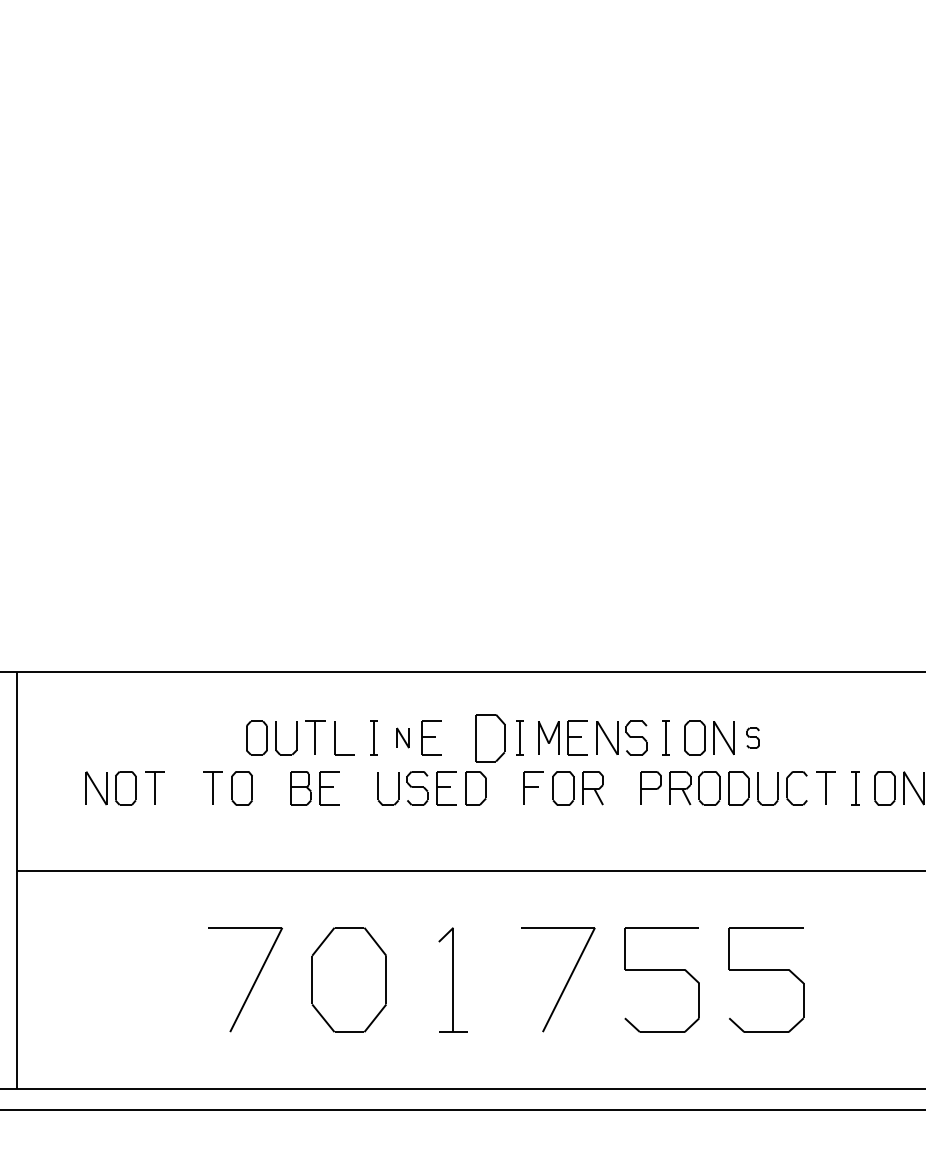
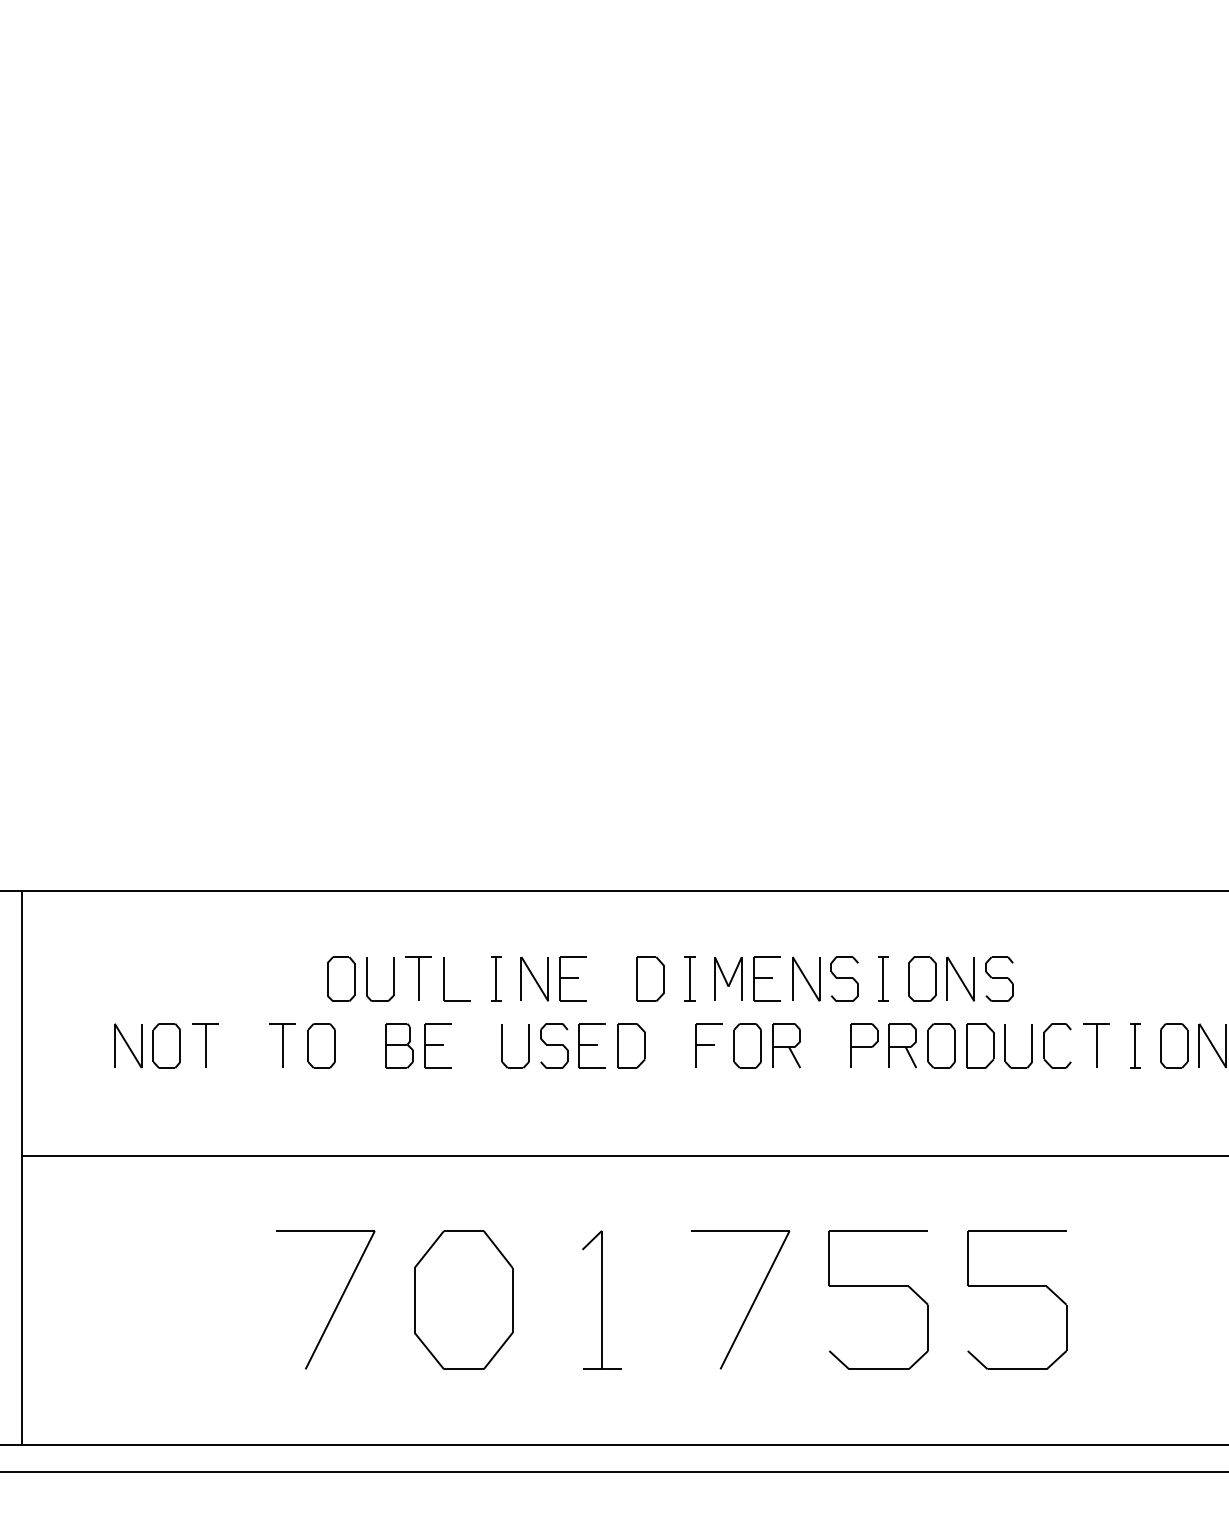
part: (402, 737) -> (534, 978), size x1.67
part: (490, 737) -> (650, 978), size x0.71
part: (752, 737) -> (998, 978), size x1.67

